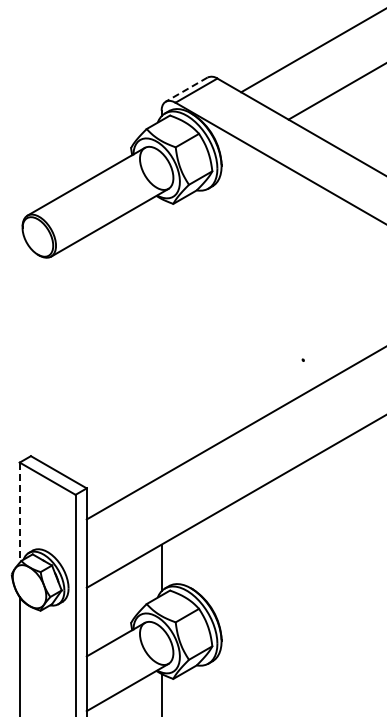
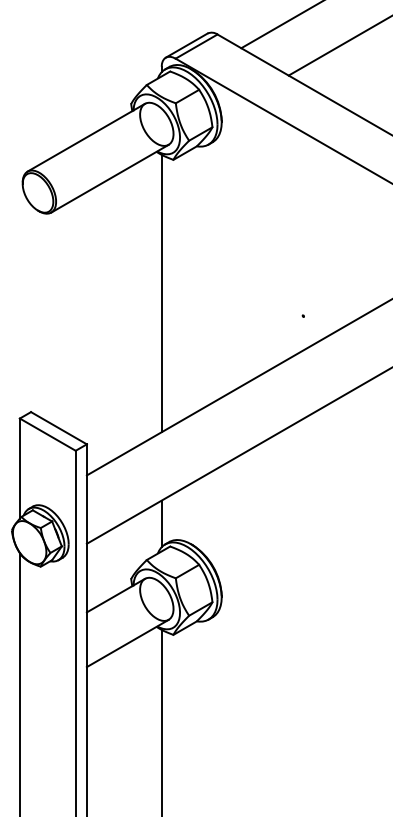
line: (186, 89) -> (186, 45), dashed -> solid
line: (161, 337) -> (161, 293), added
line: (19, 513) -> (19, 469), dashed -> solid

